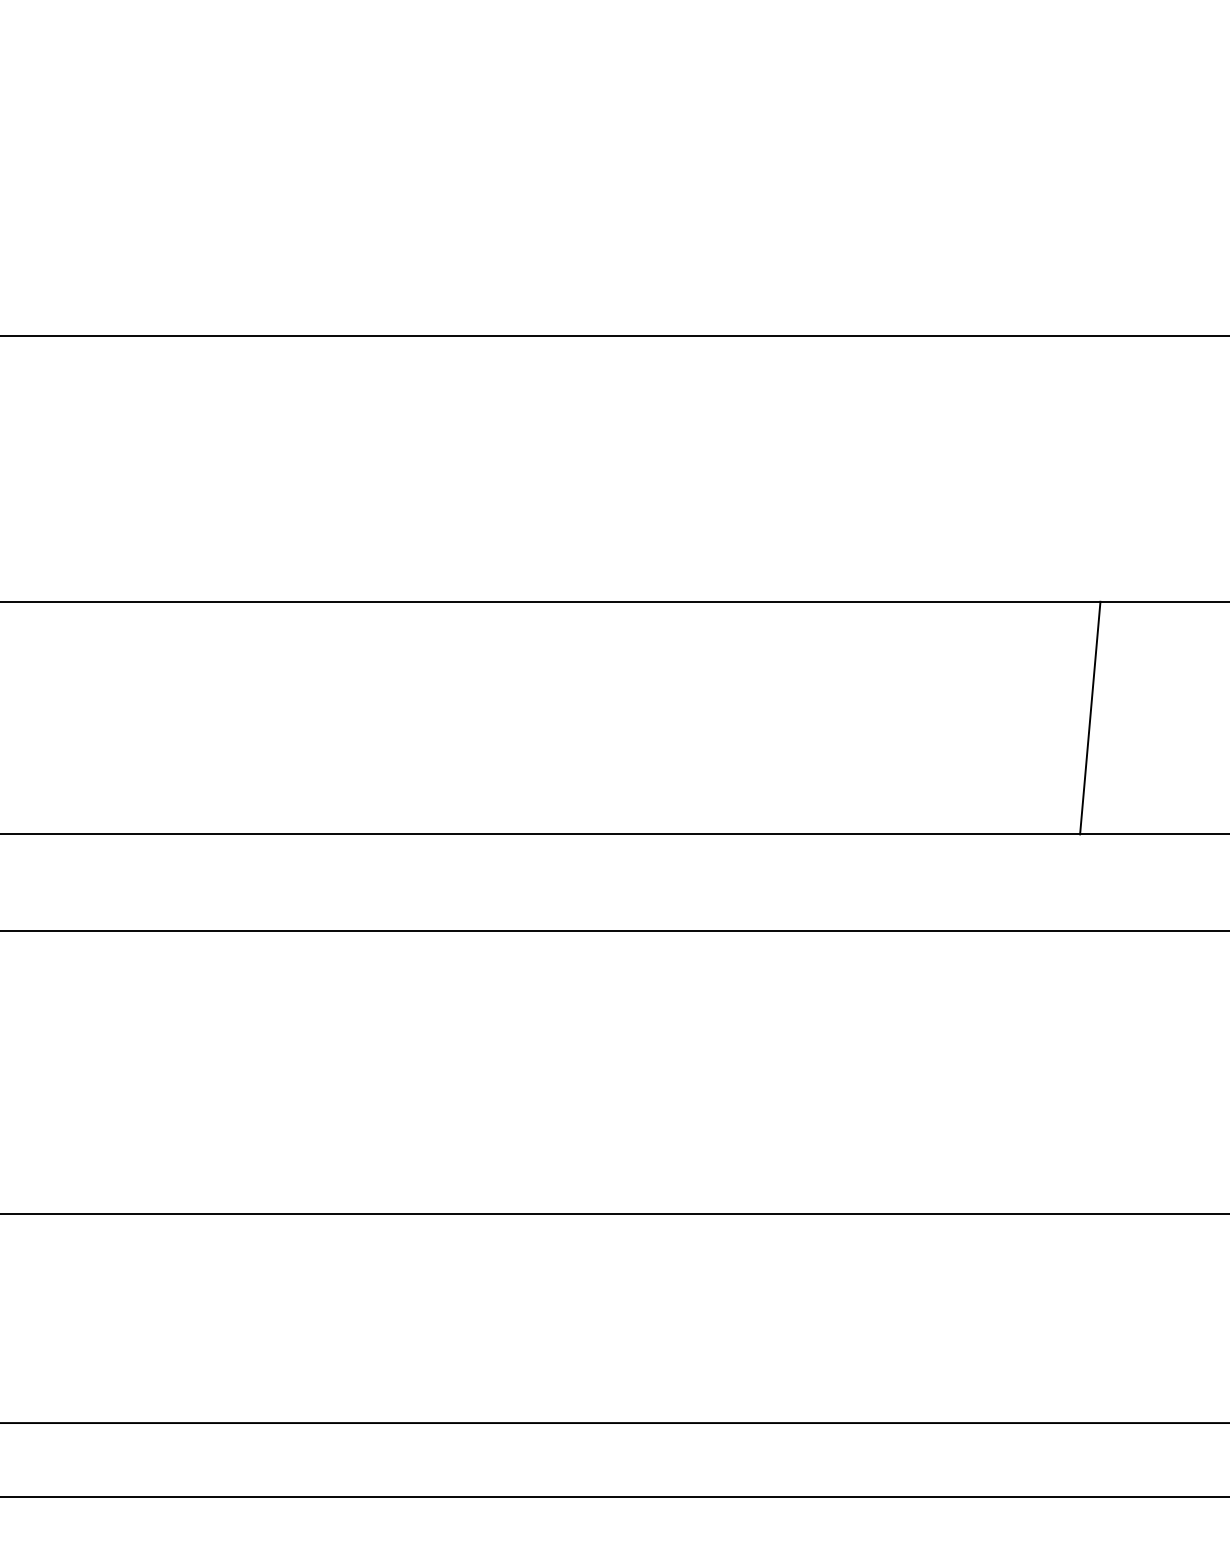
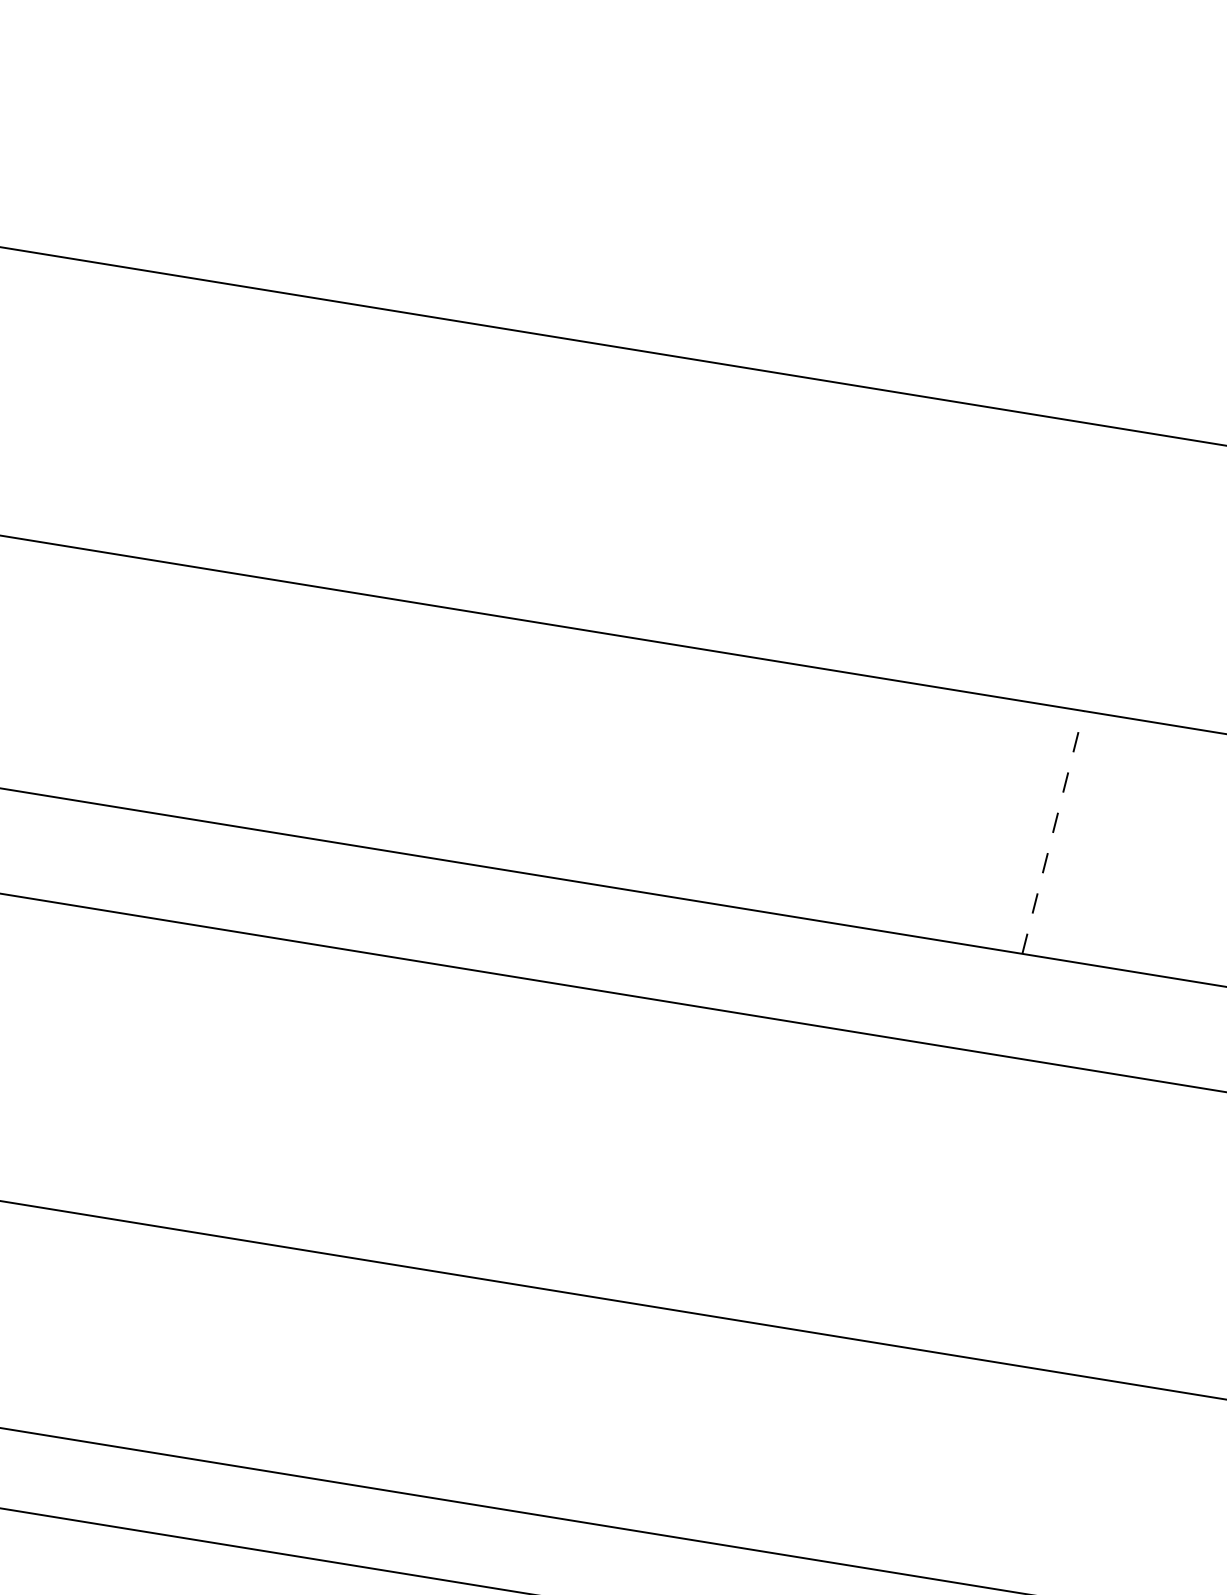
line: (1090, 718) -> (1053, 832), solid -> dashed

